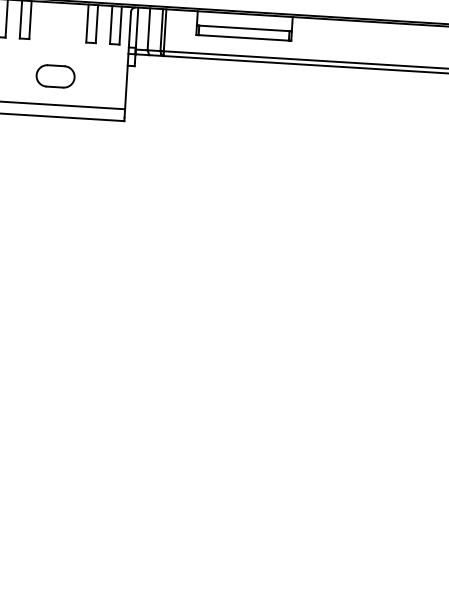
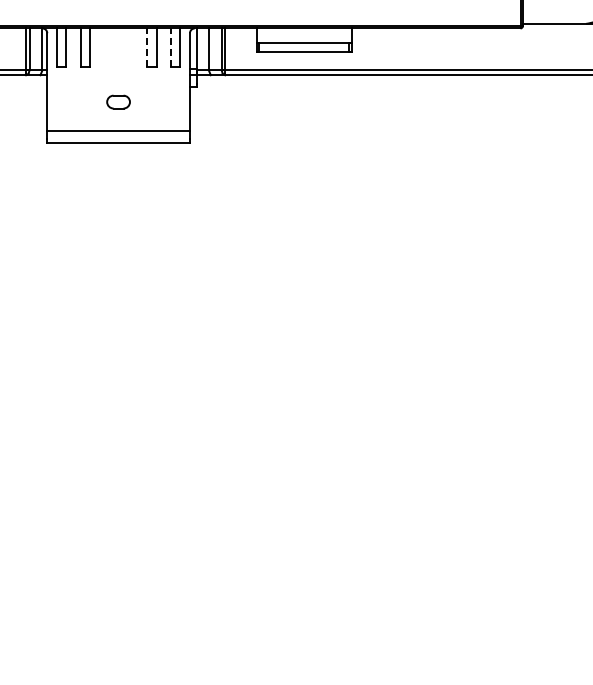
line: (87, 23) -> (147, 47), solid -> dashed
line: (110, 25) -> (170, 47), solid -> dashed
part: (55, 75) -> (118, 101), size x0.6

